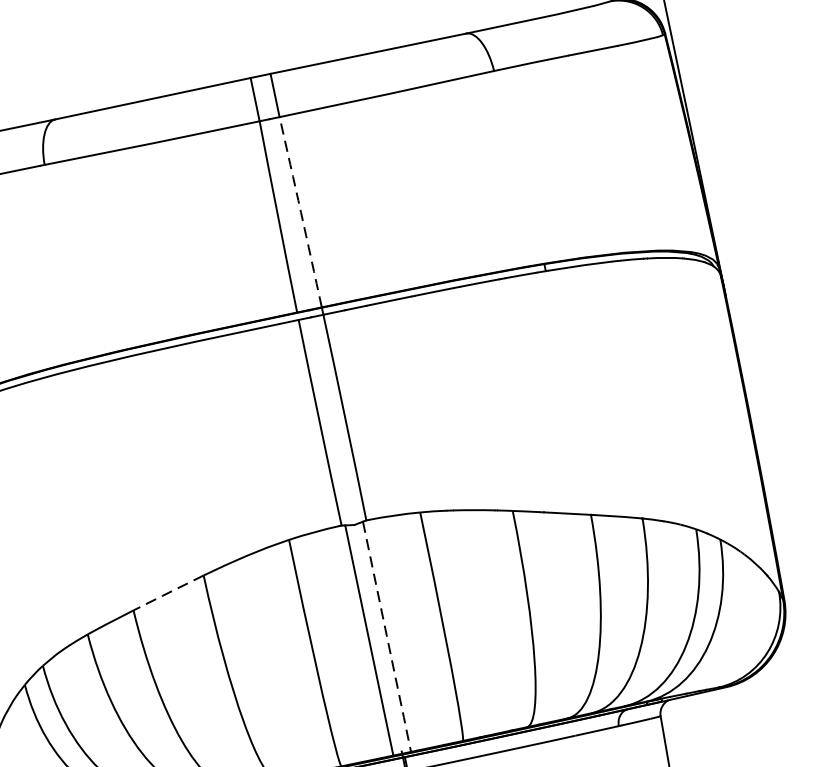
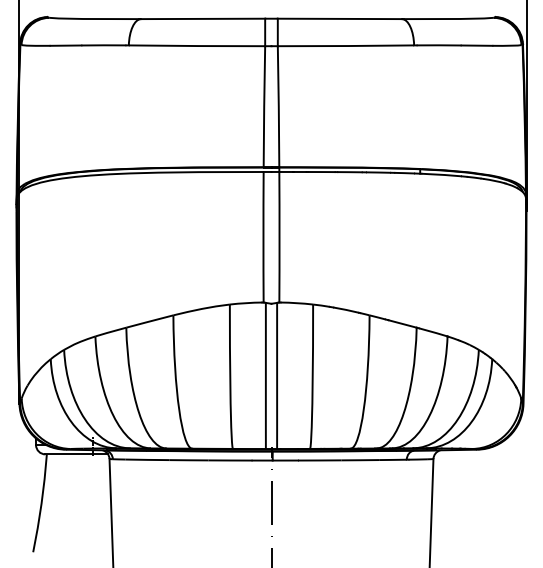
arc: (300, 211) -> (278, 106), dashed -> solid
line: (166, 593) -> (148, 321), dashed -> solid
line: (388, 639) -> (277, 377), dashed -> solid

